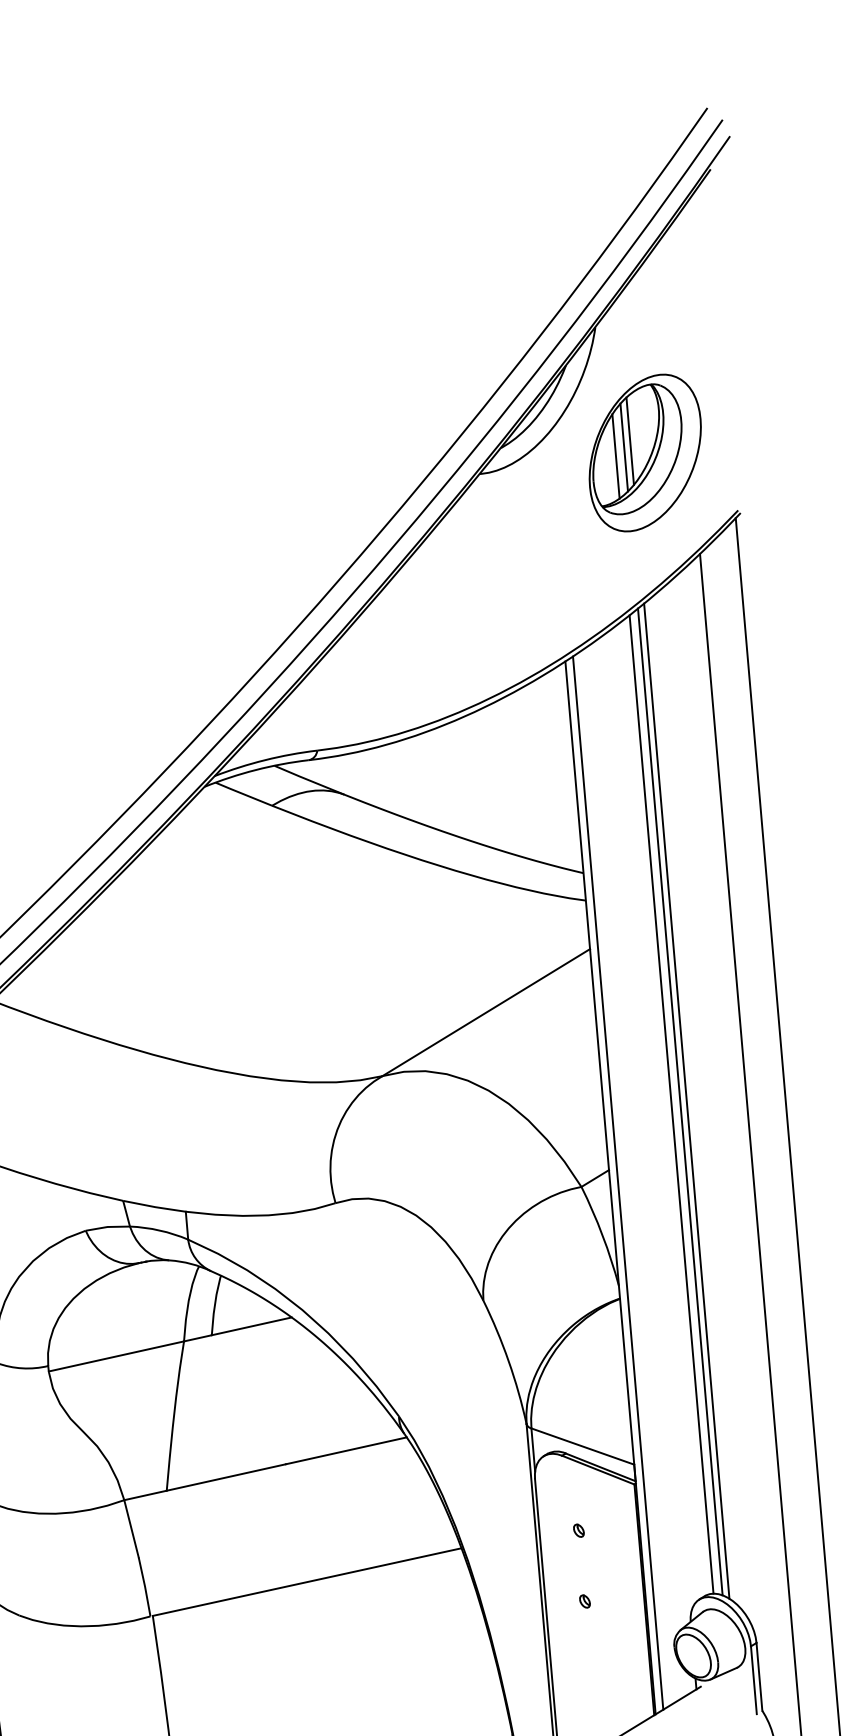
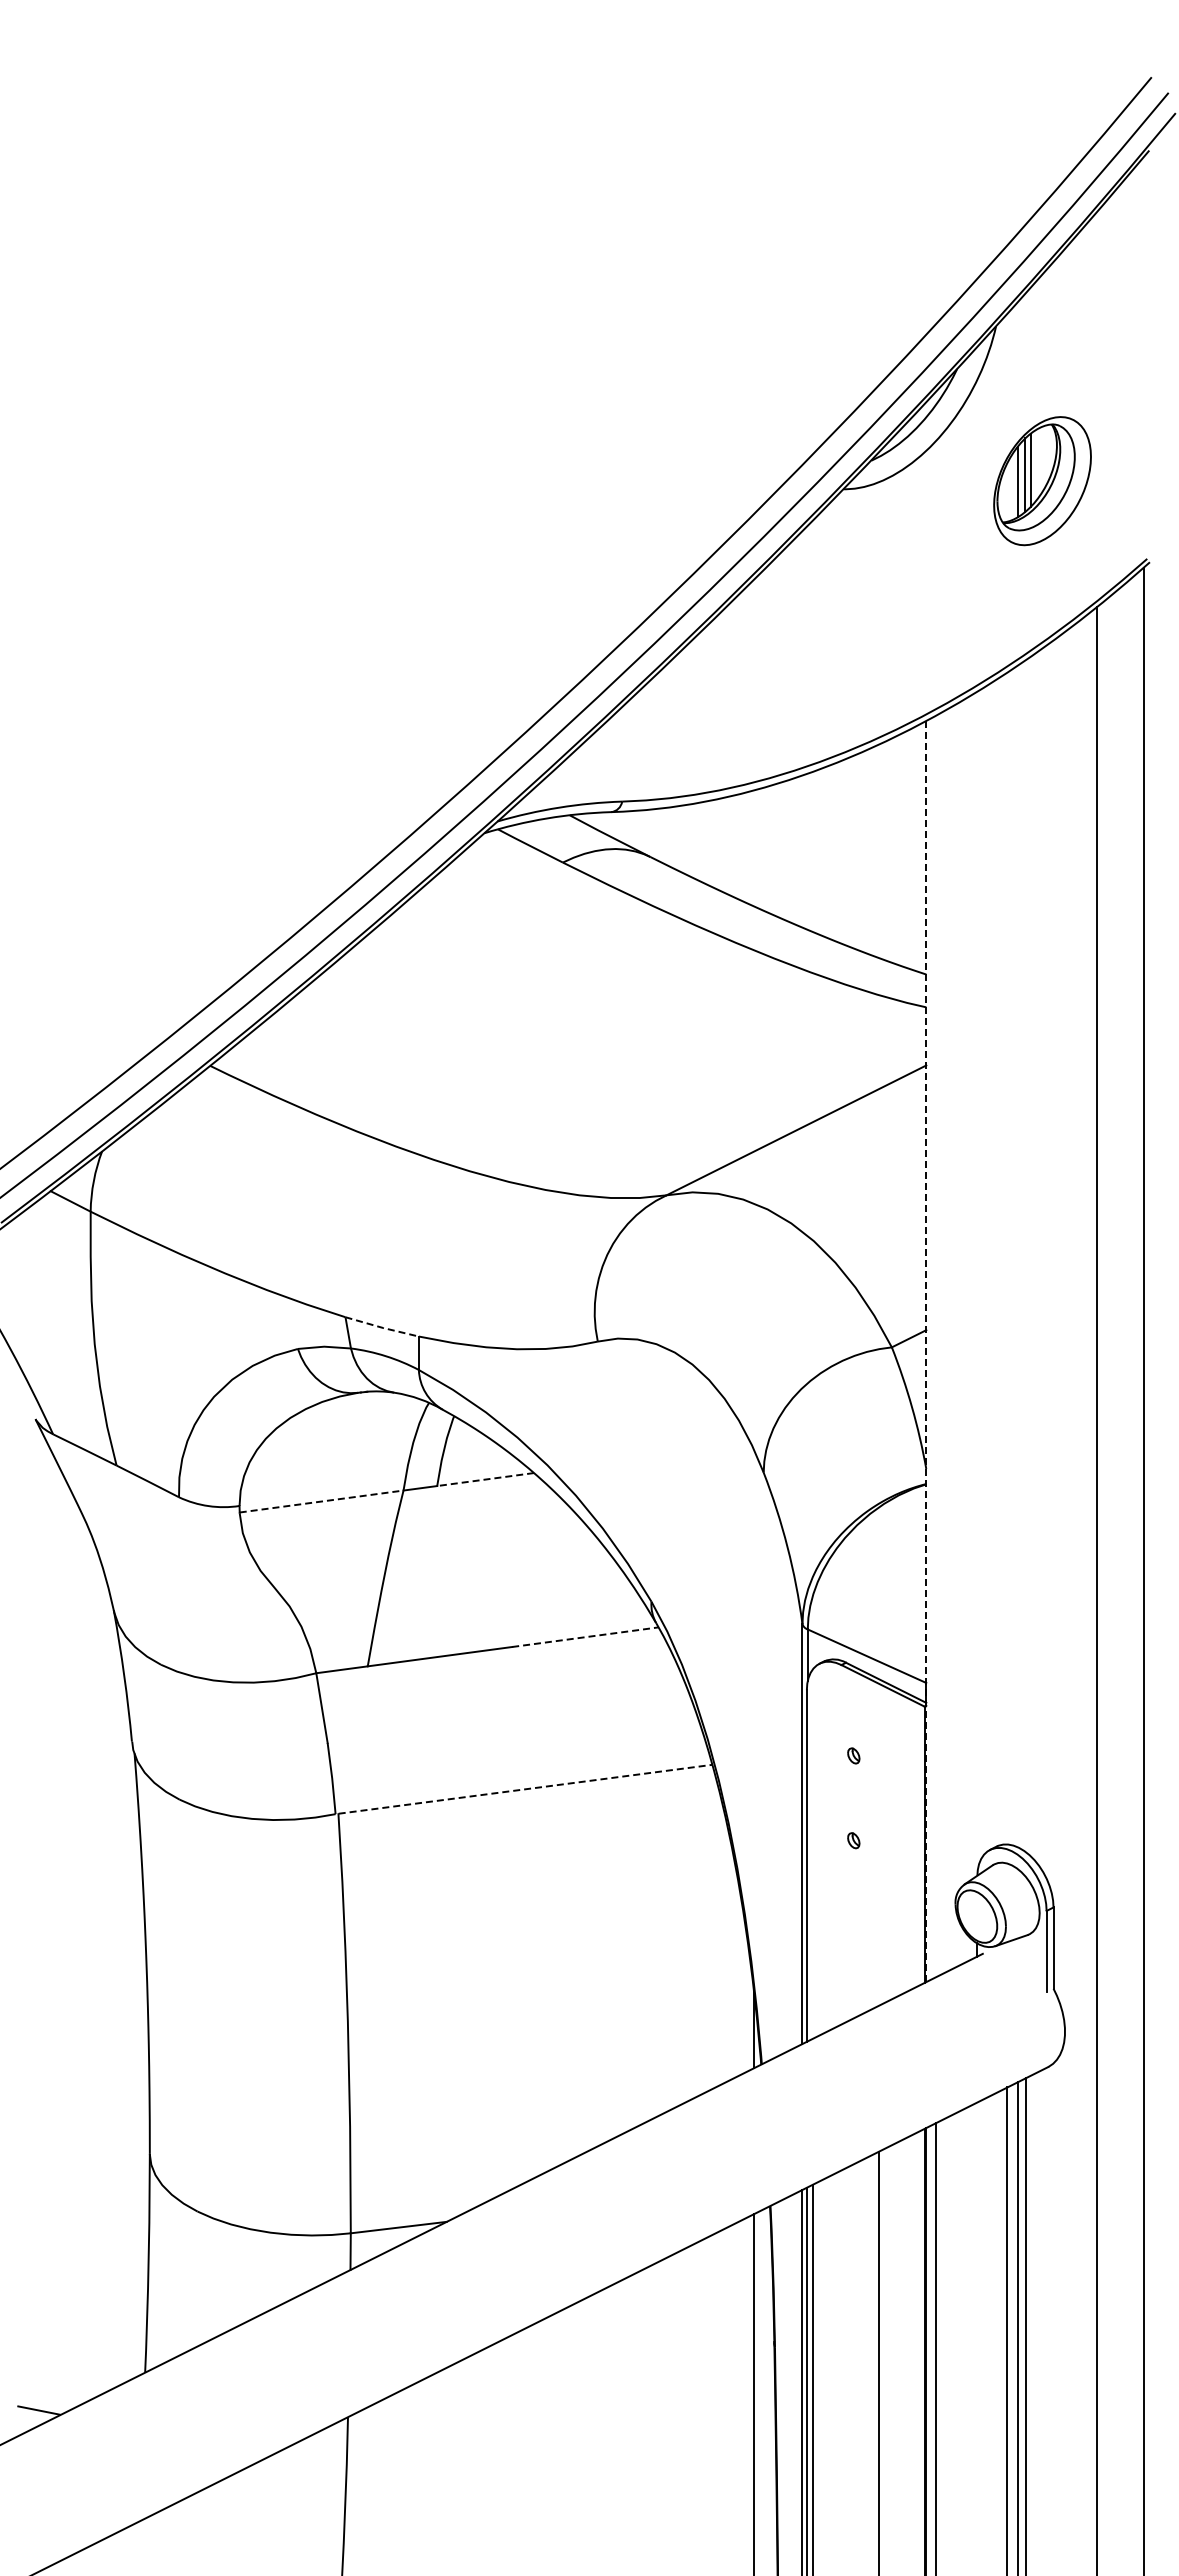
part: (645, 452) -> (1042, 480), size x0.7
line: (686, 1101) -> (1025, 1256), removed
line: (680, 1102) -> (1018, 1256), removed
line: (671, 1104) -> (1007, 1258), removed
line: (617, 1183) -> (935, 1346), removed
line: (610, 1187) -> (926, 1351), solid -> dashed
line: (154, 1206) -> (382, 1327), solid -> dashed
line: (251, 1326) -> (485, 1479), solid -> dashed
line: (116, 1356) -> (321, 1501), solid -> dashed
line: (346, 1451) -> (585, 1637), solid -> dashed
line: (308, 1582) -> (526, 1789), solid -> dashed

